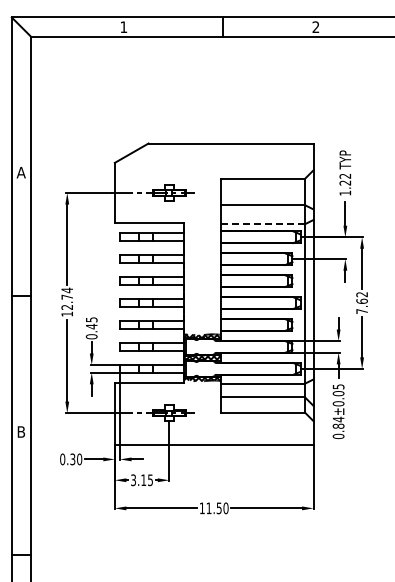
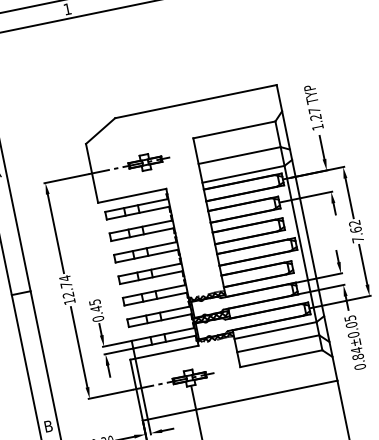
text: (345, 175) -> (314, 109), 1.22 -> 1.27
line: (263, 224) -> (244, 174), dashed -> solid

